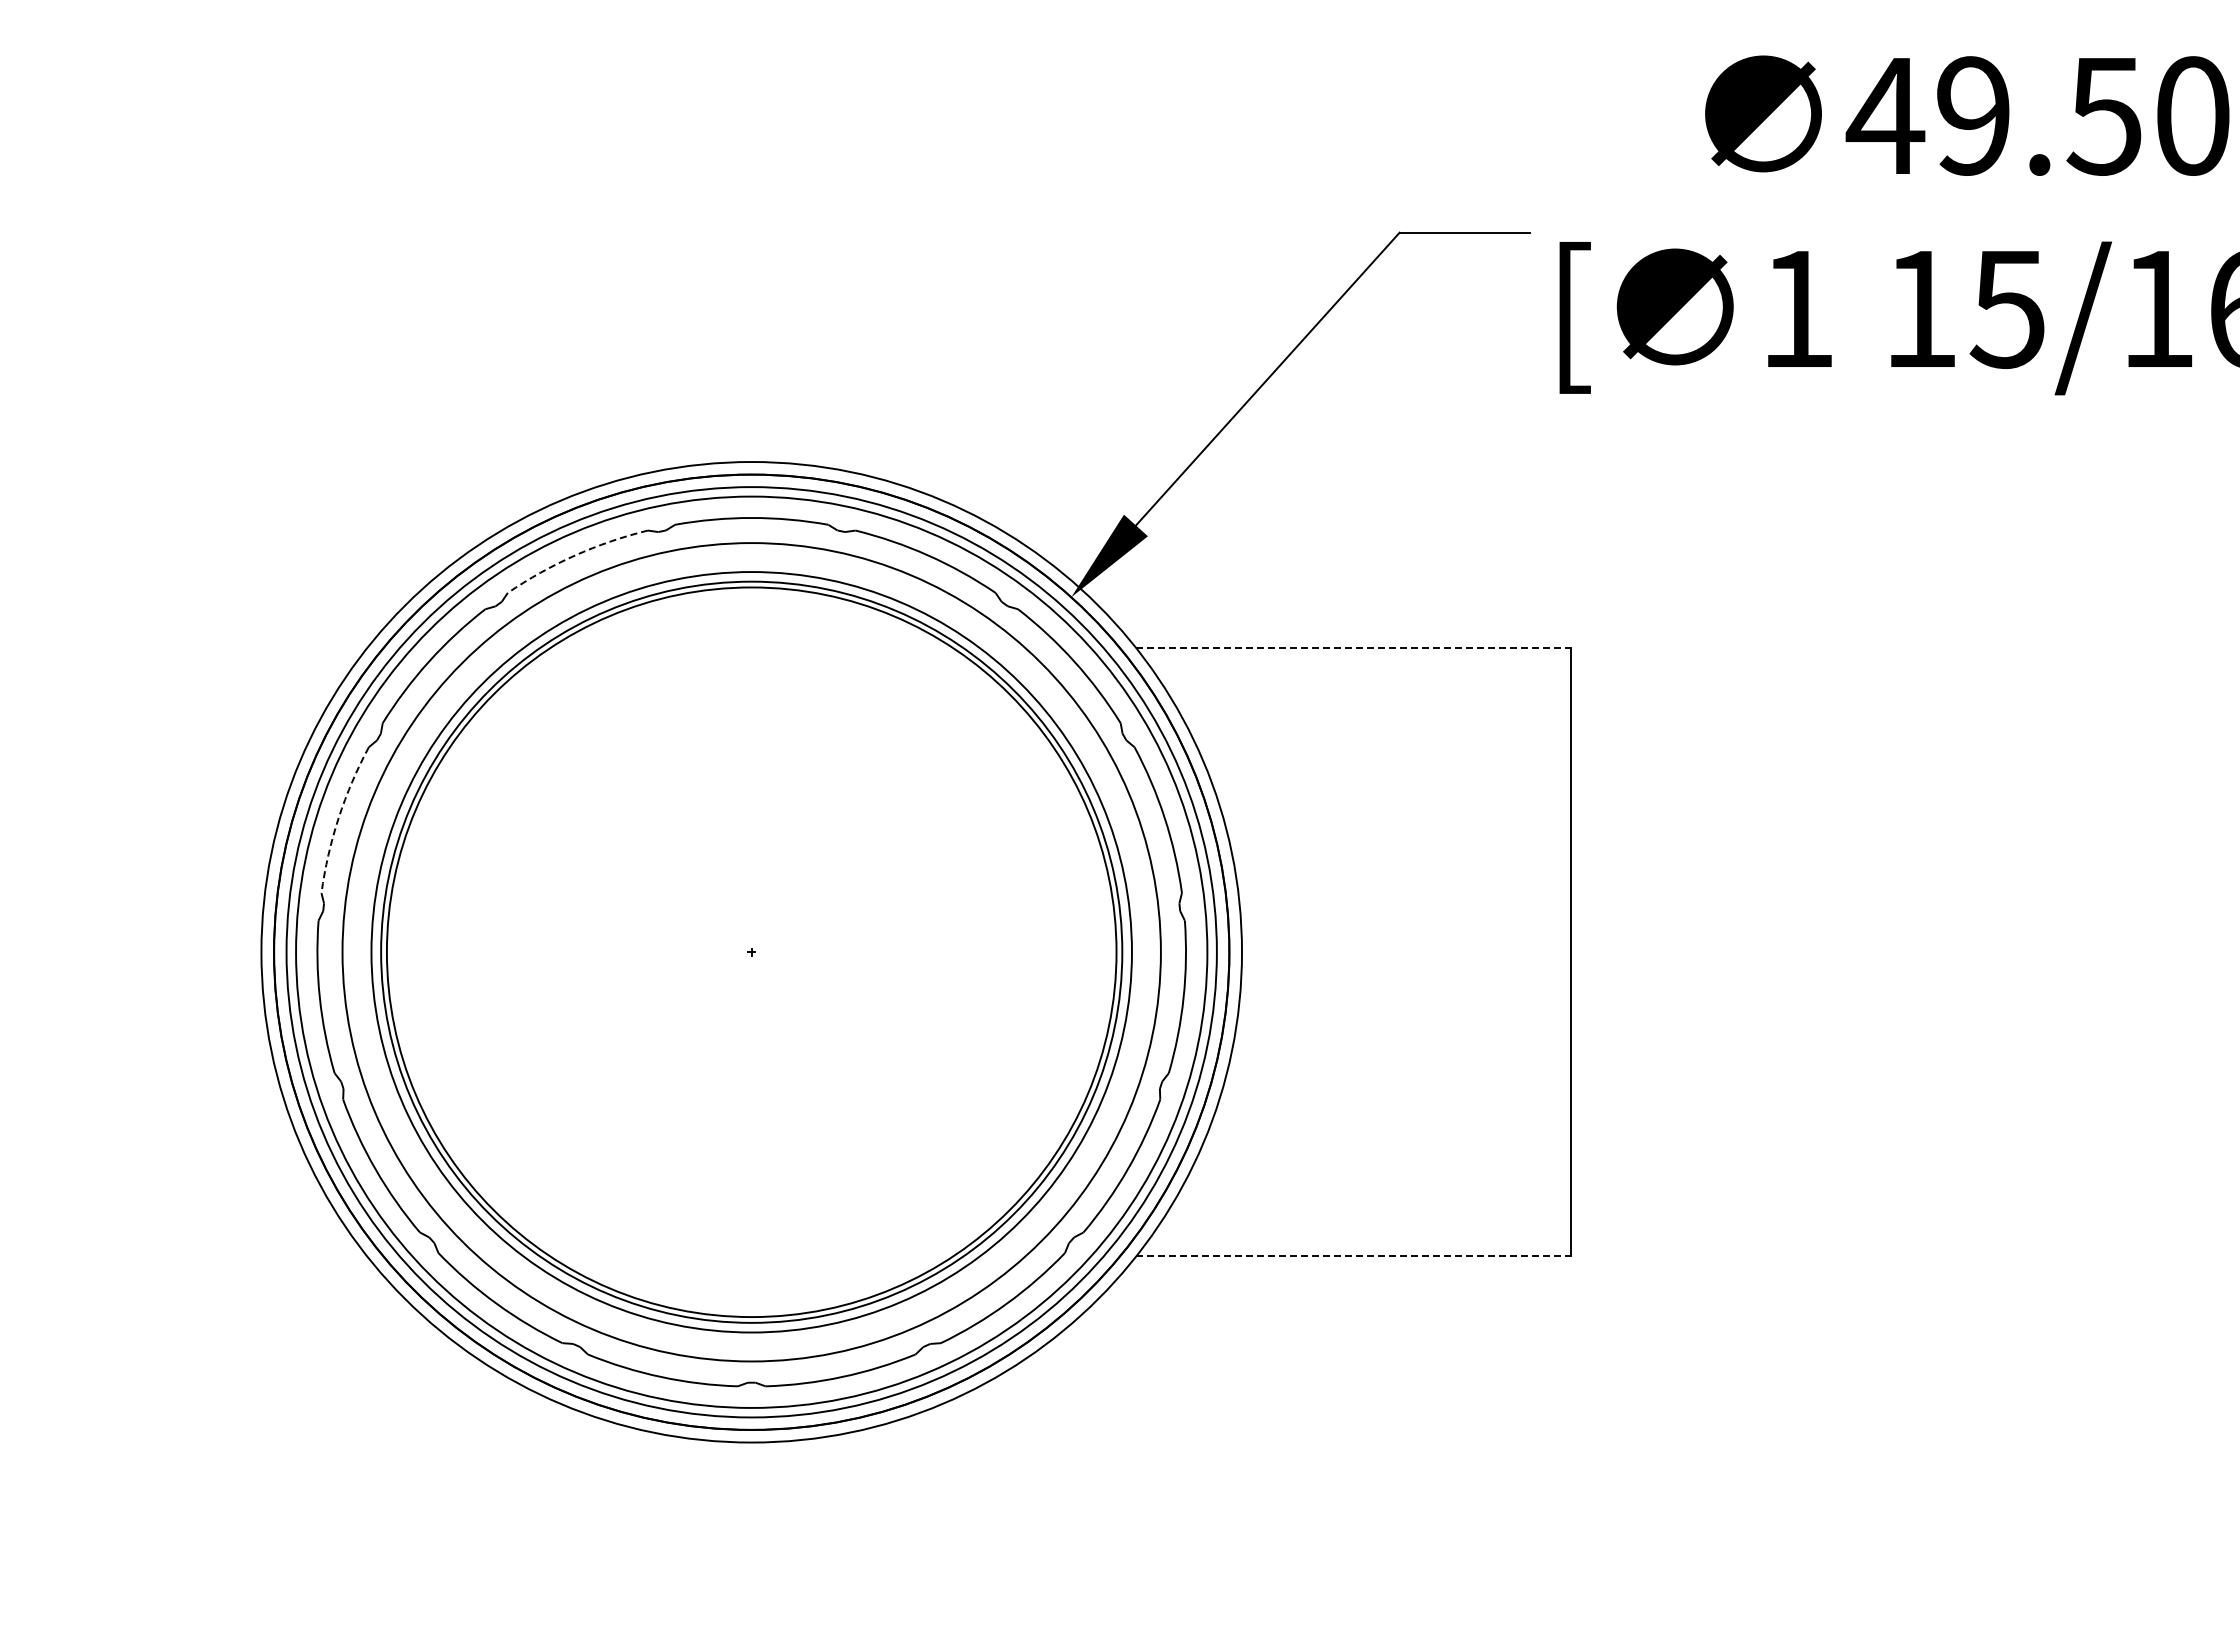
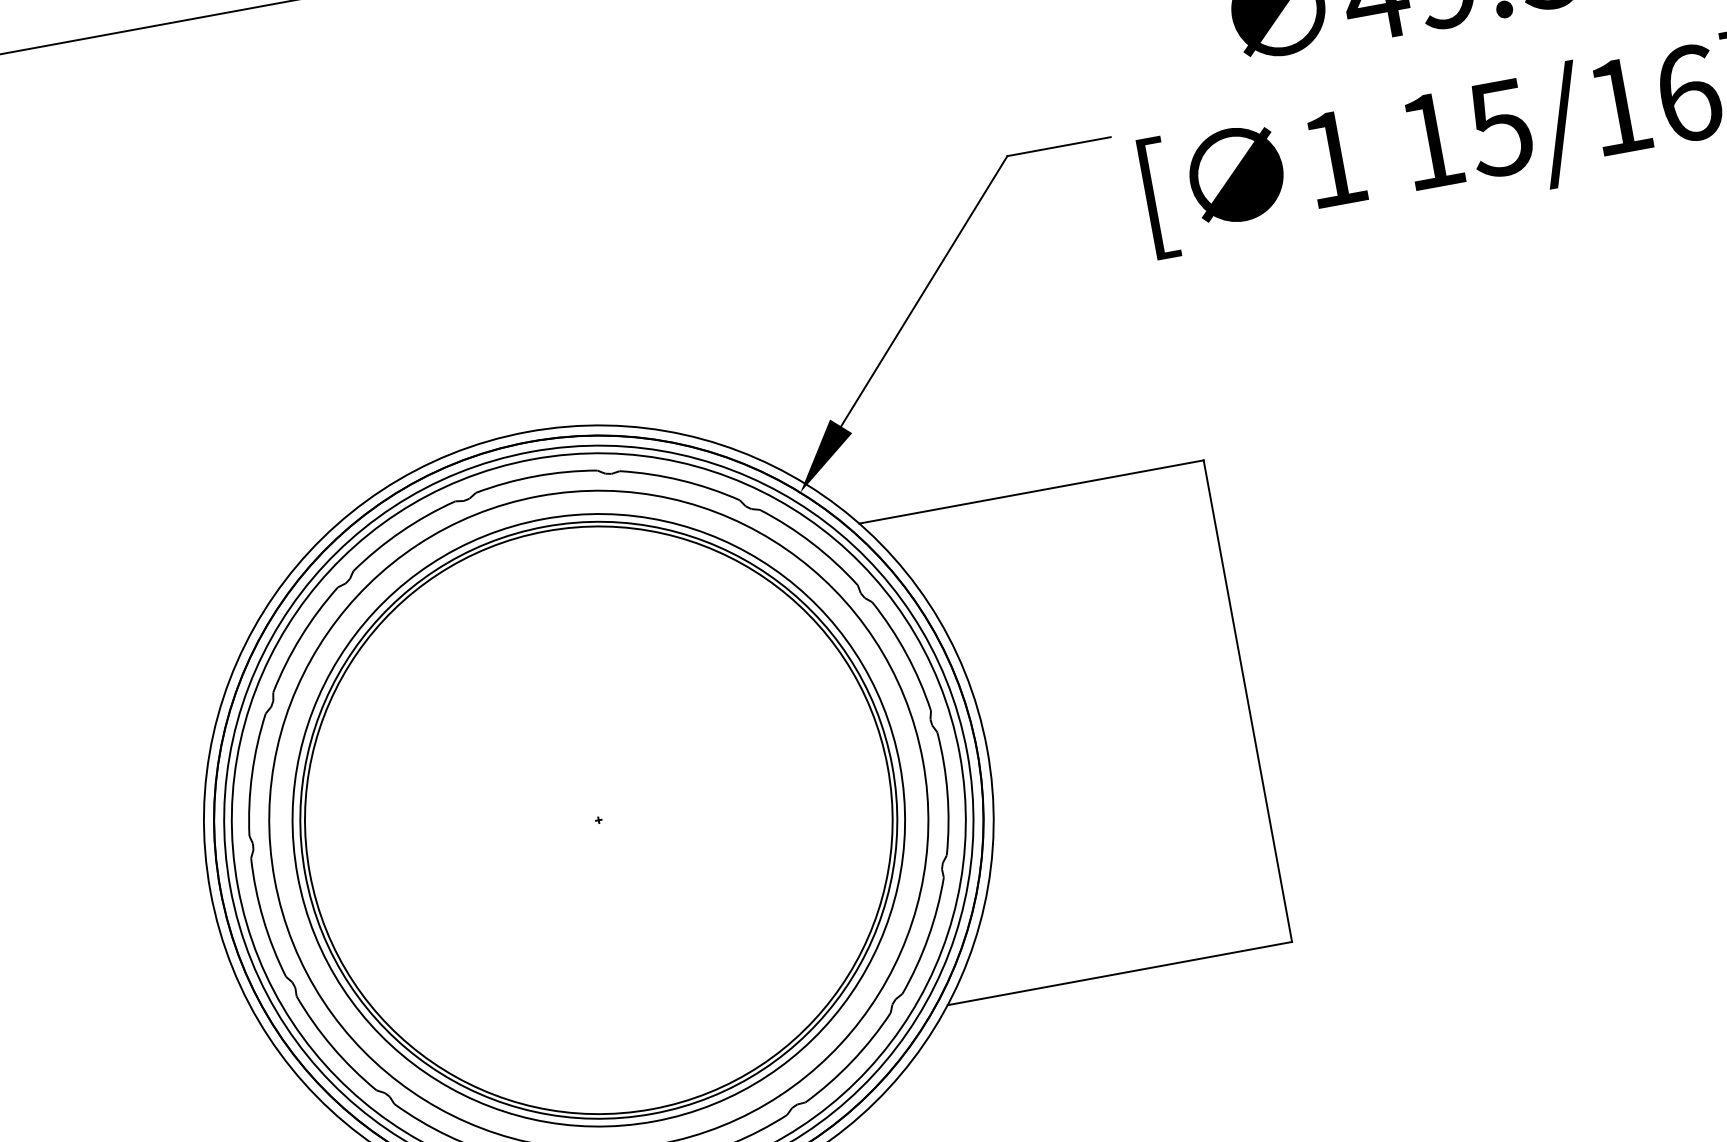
arc: (575, 555) -> (401, 531), dashed -> solid
line: (1354, 648) -> (1032, 492), dashed -> solid
arc: (338, 818) -> (252, 774), dashed -> solid
line: (1354, 1256) -> (1120, 973), dashed -> solid

